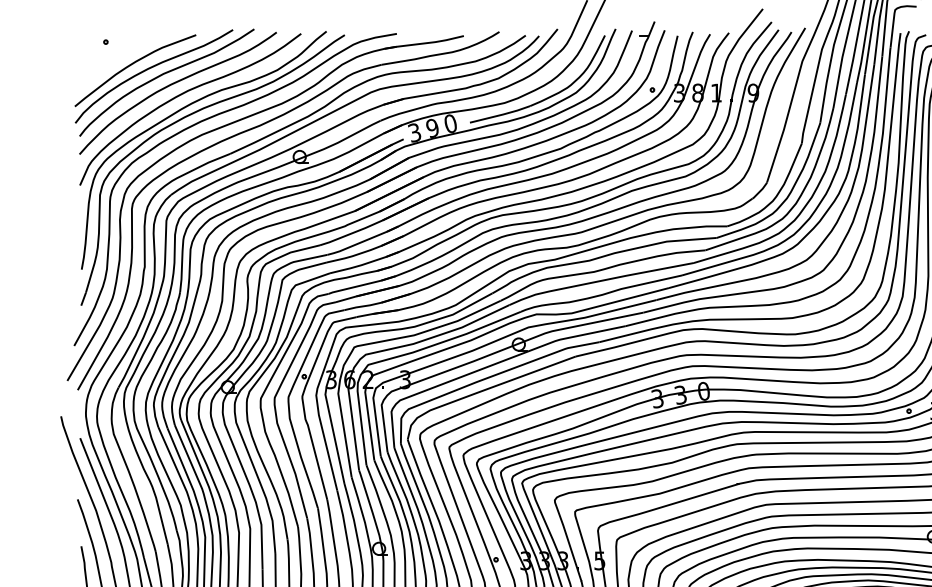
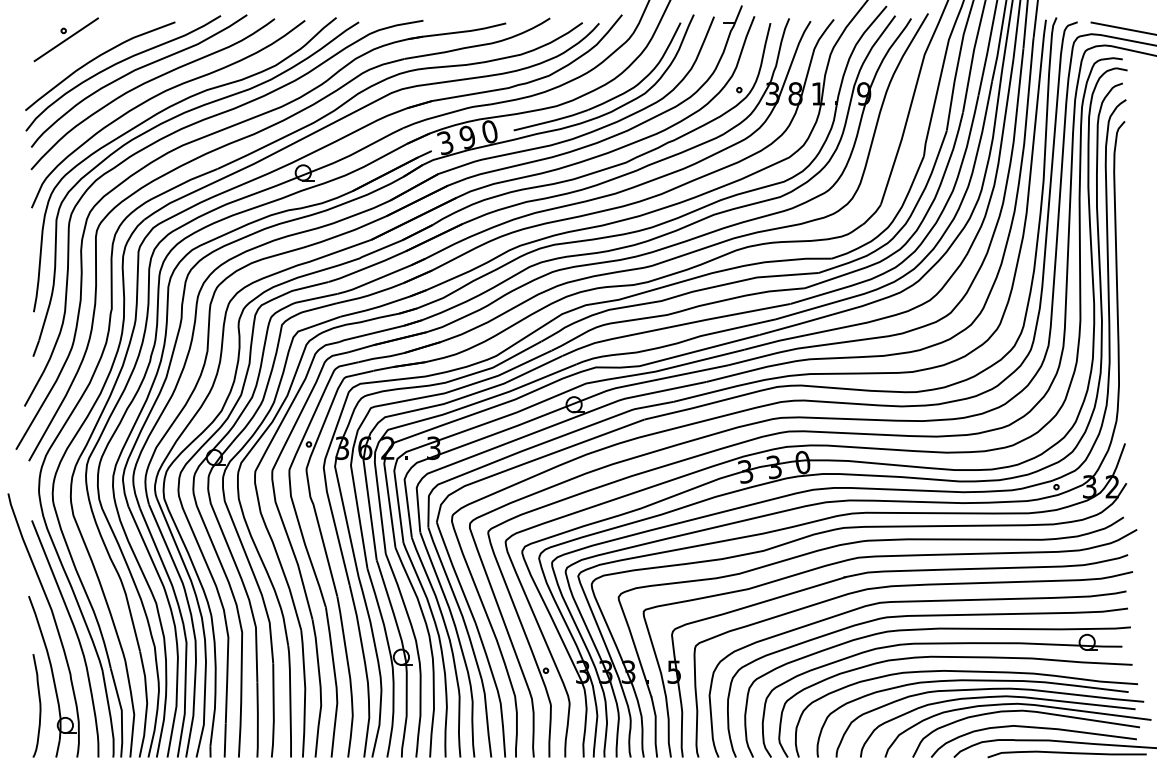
line: (107, 49) -> (65, 39), added

